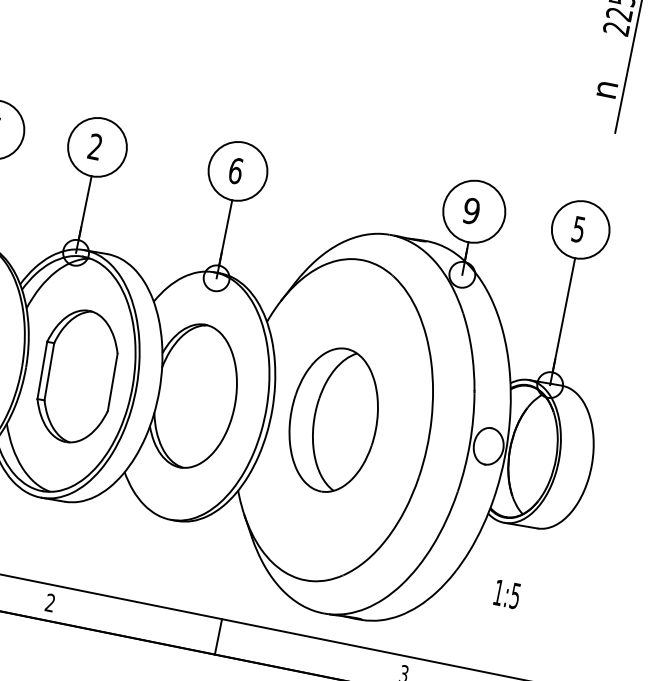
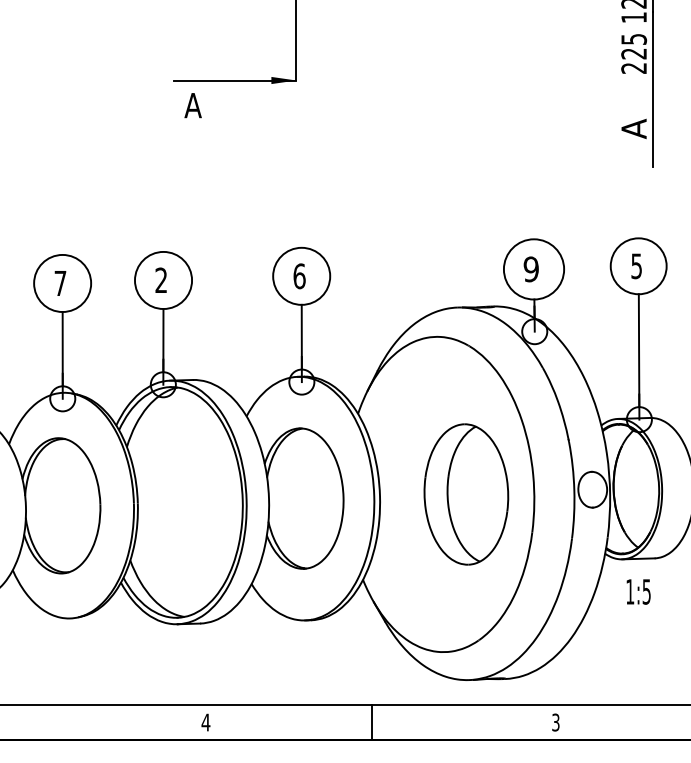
text: (603, 89) -> (633, 128), n -> A
part: (77, 375) -> (188, 501), removed
part: (333, 420) -> (466, 494), moved
text: (507, 594) -> (638, 591), moved
text: (49, 602) -> (205, 722), 2 -> 4

